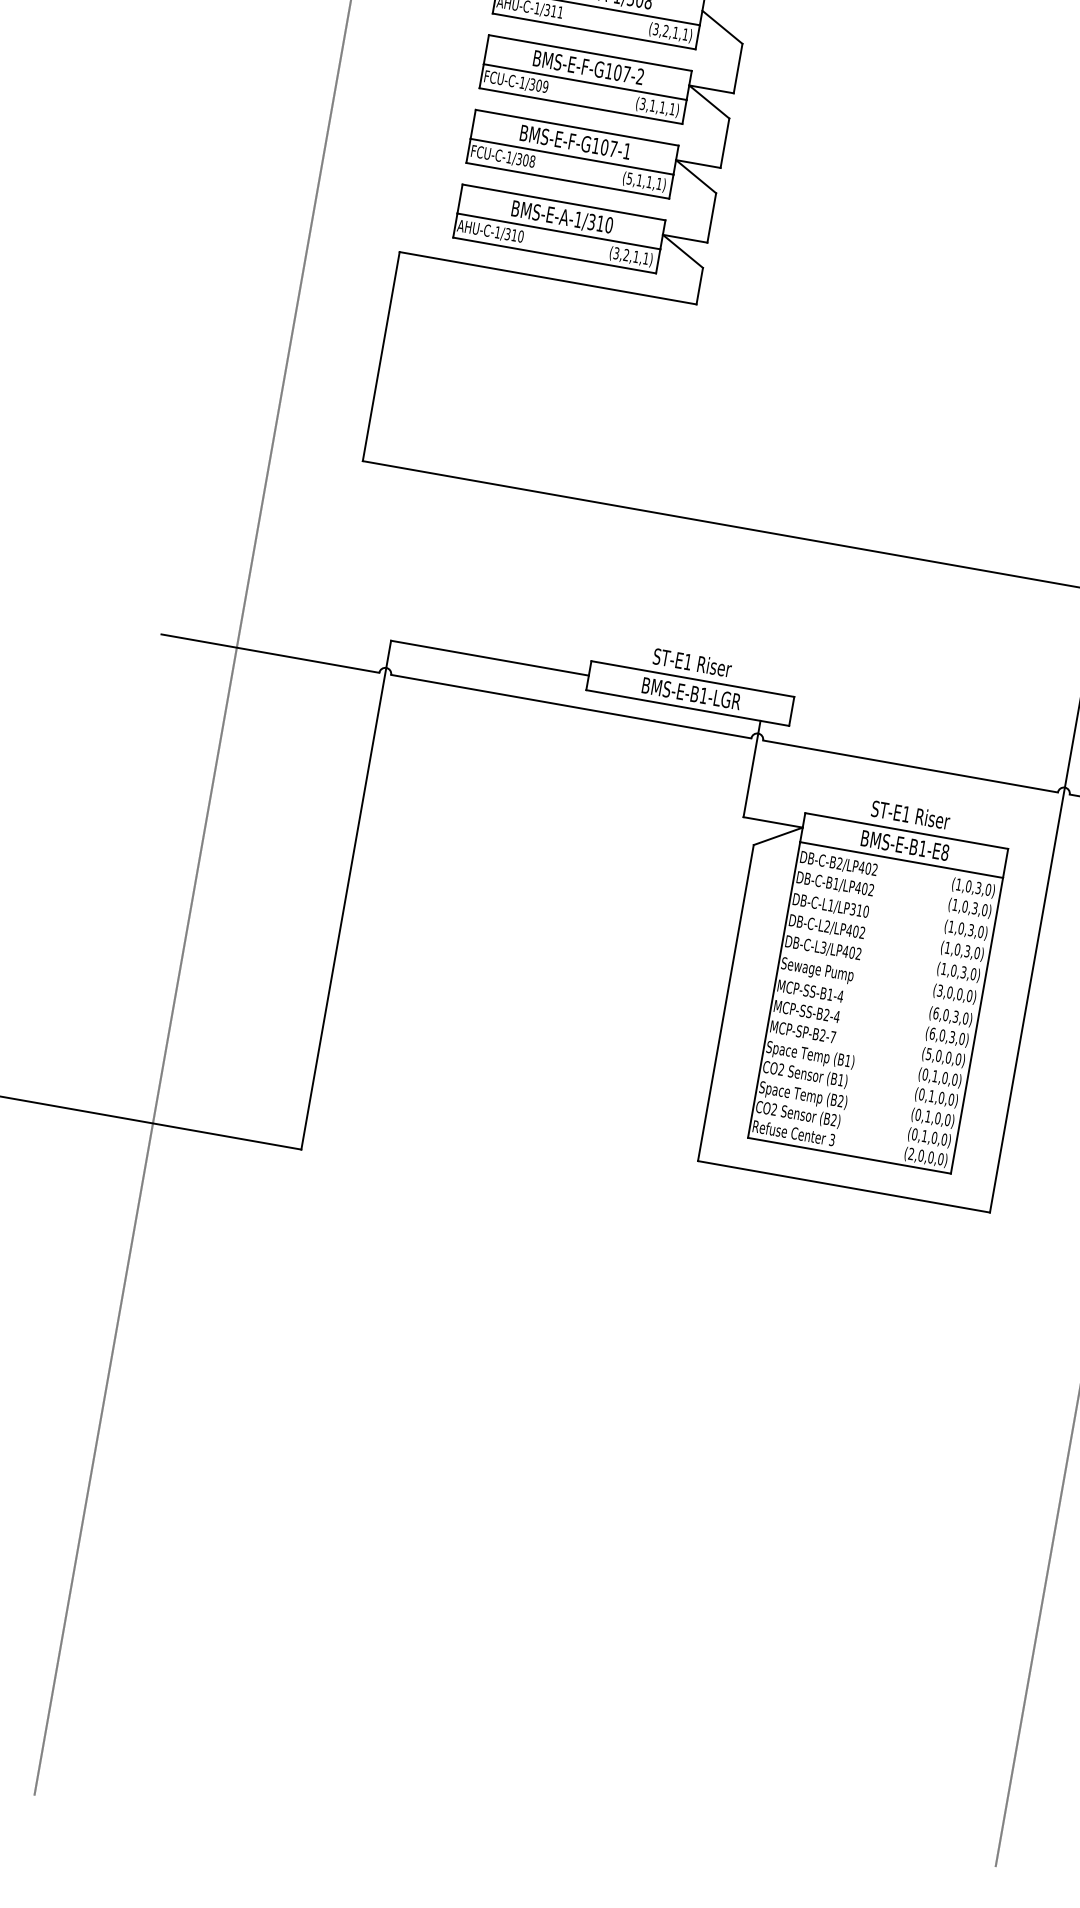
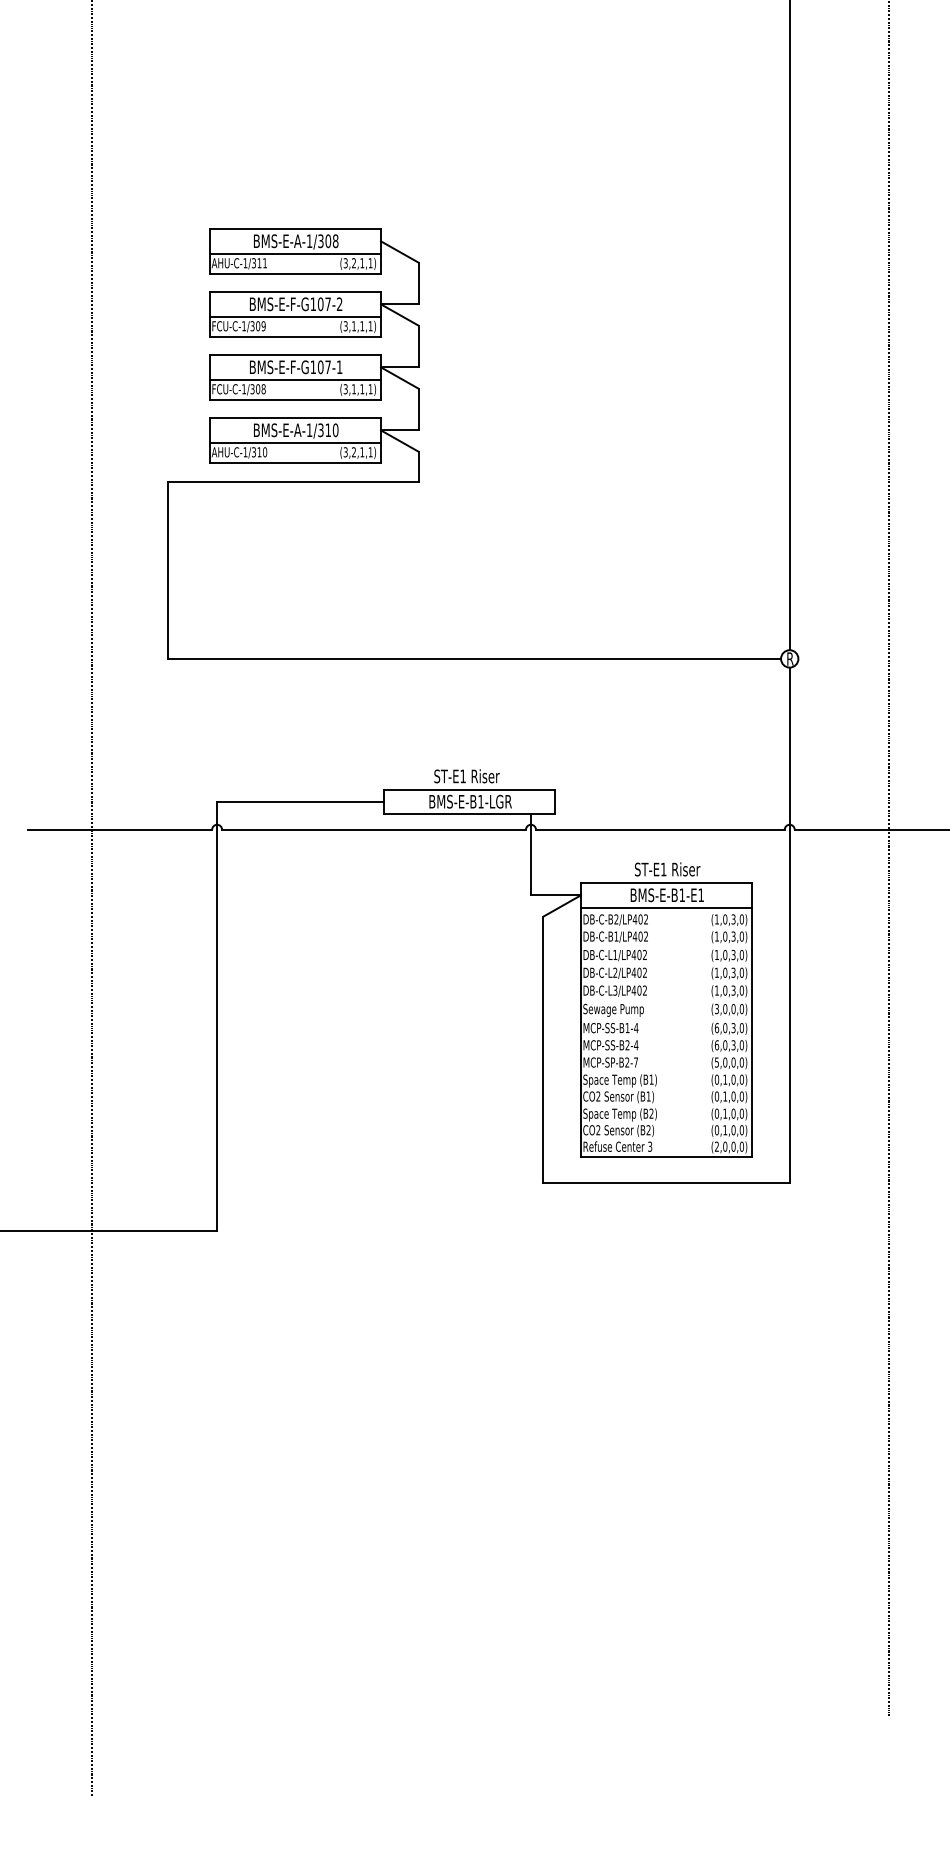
text: (629, 177) -> (345, 388), (5,1,1,1) -> (3,1,1,1)
text: (945, 853) -> (701, 895), BMS-E-B1-E8 -> BMS-E-B1-E1
text: (859, 909) -> (639, 954), DB-C-L1/LP310 -> DB-C-L1/LP402

